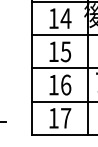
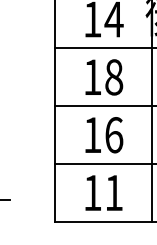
text: (65, 51) -> (113, 76), 15 -> 18
text: (66, 118) -> (114, 193), 17 -> 11

